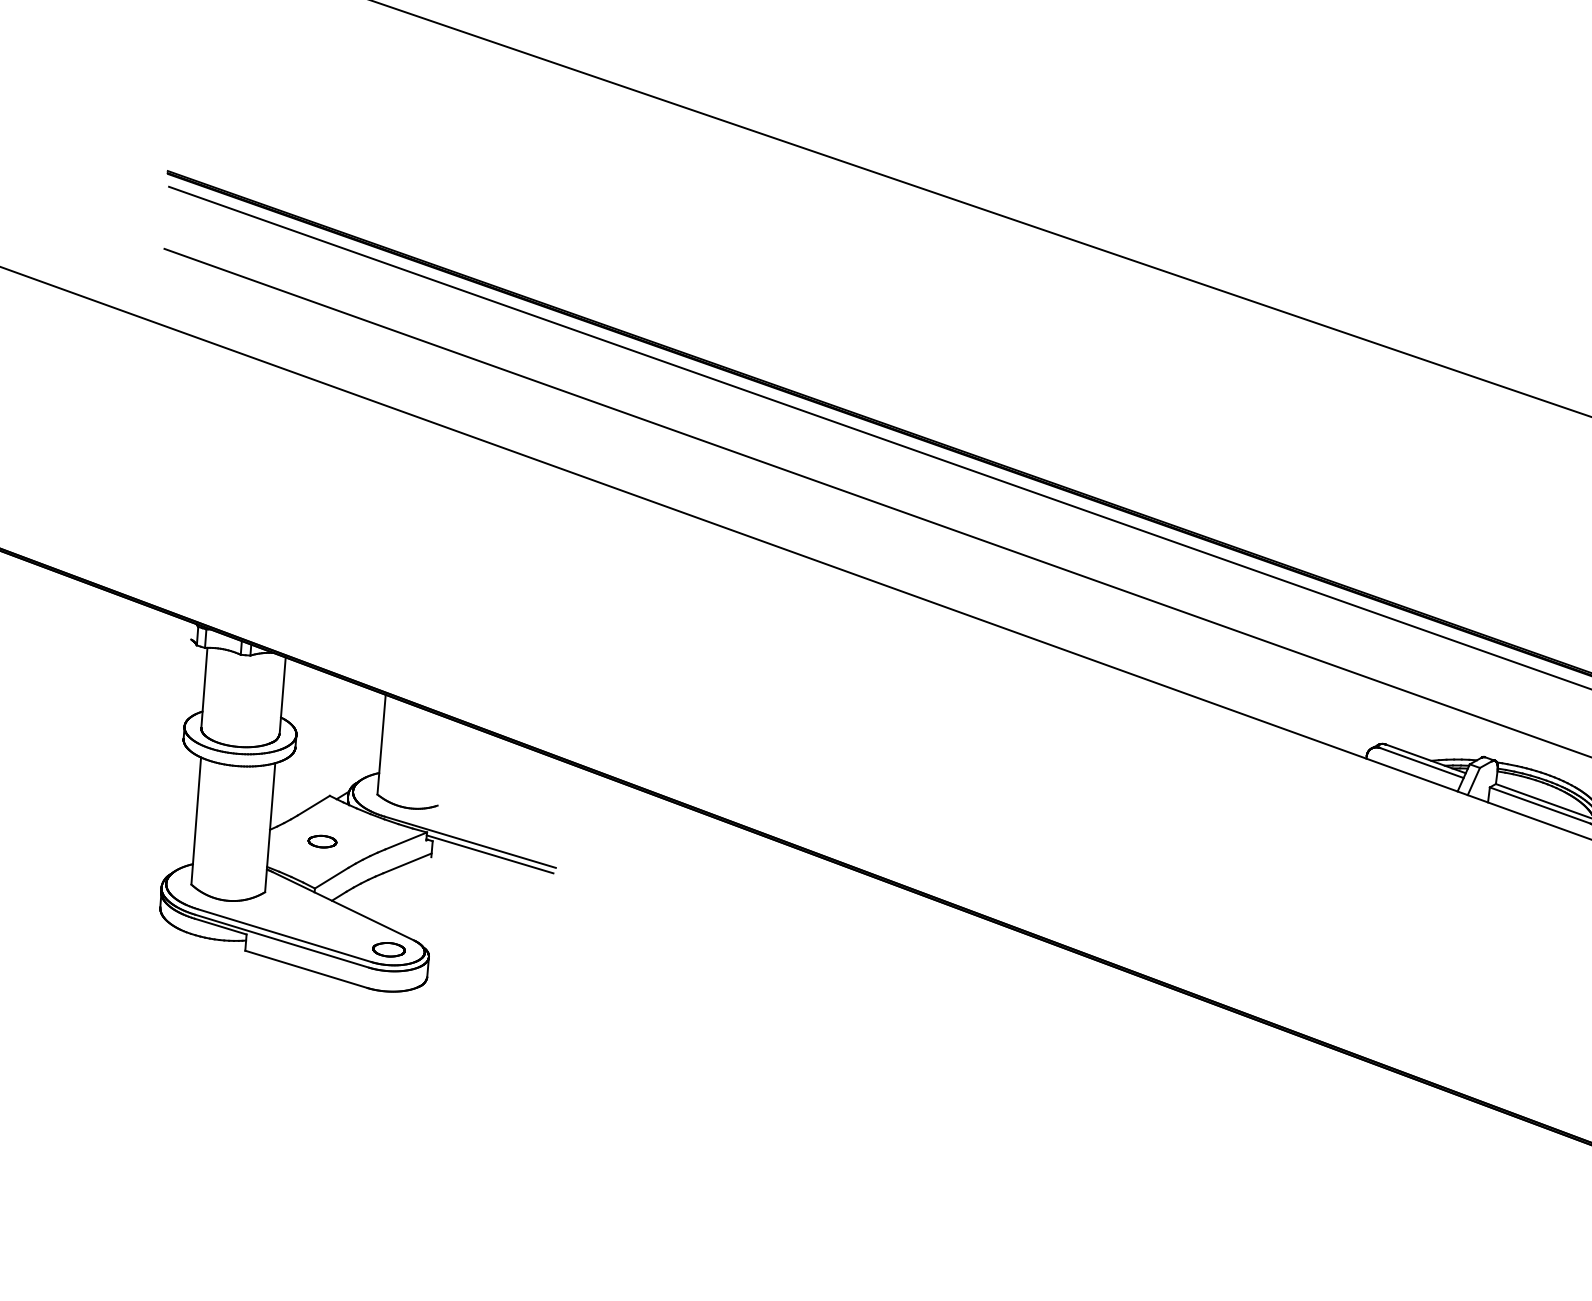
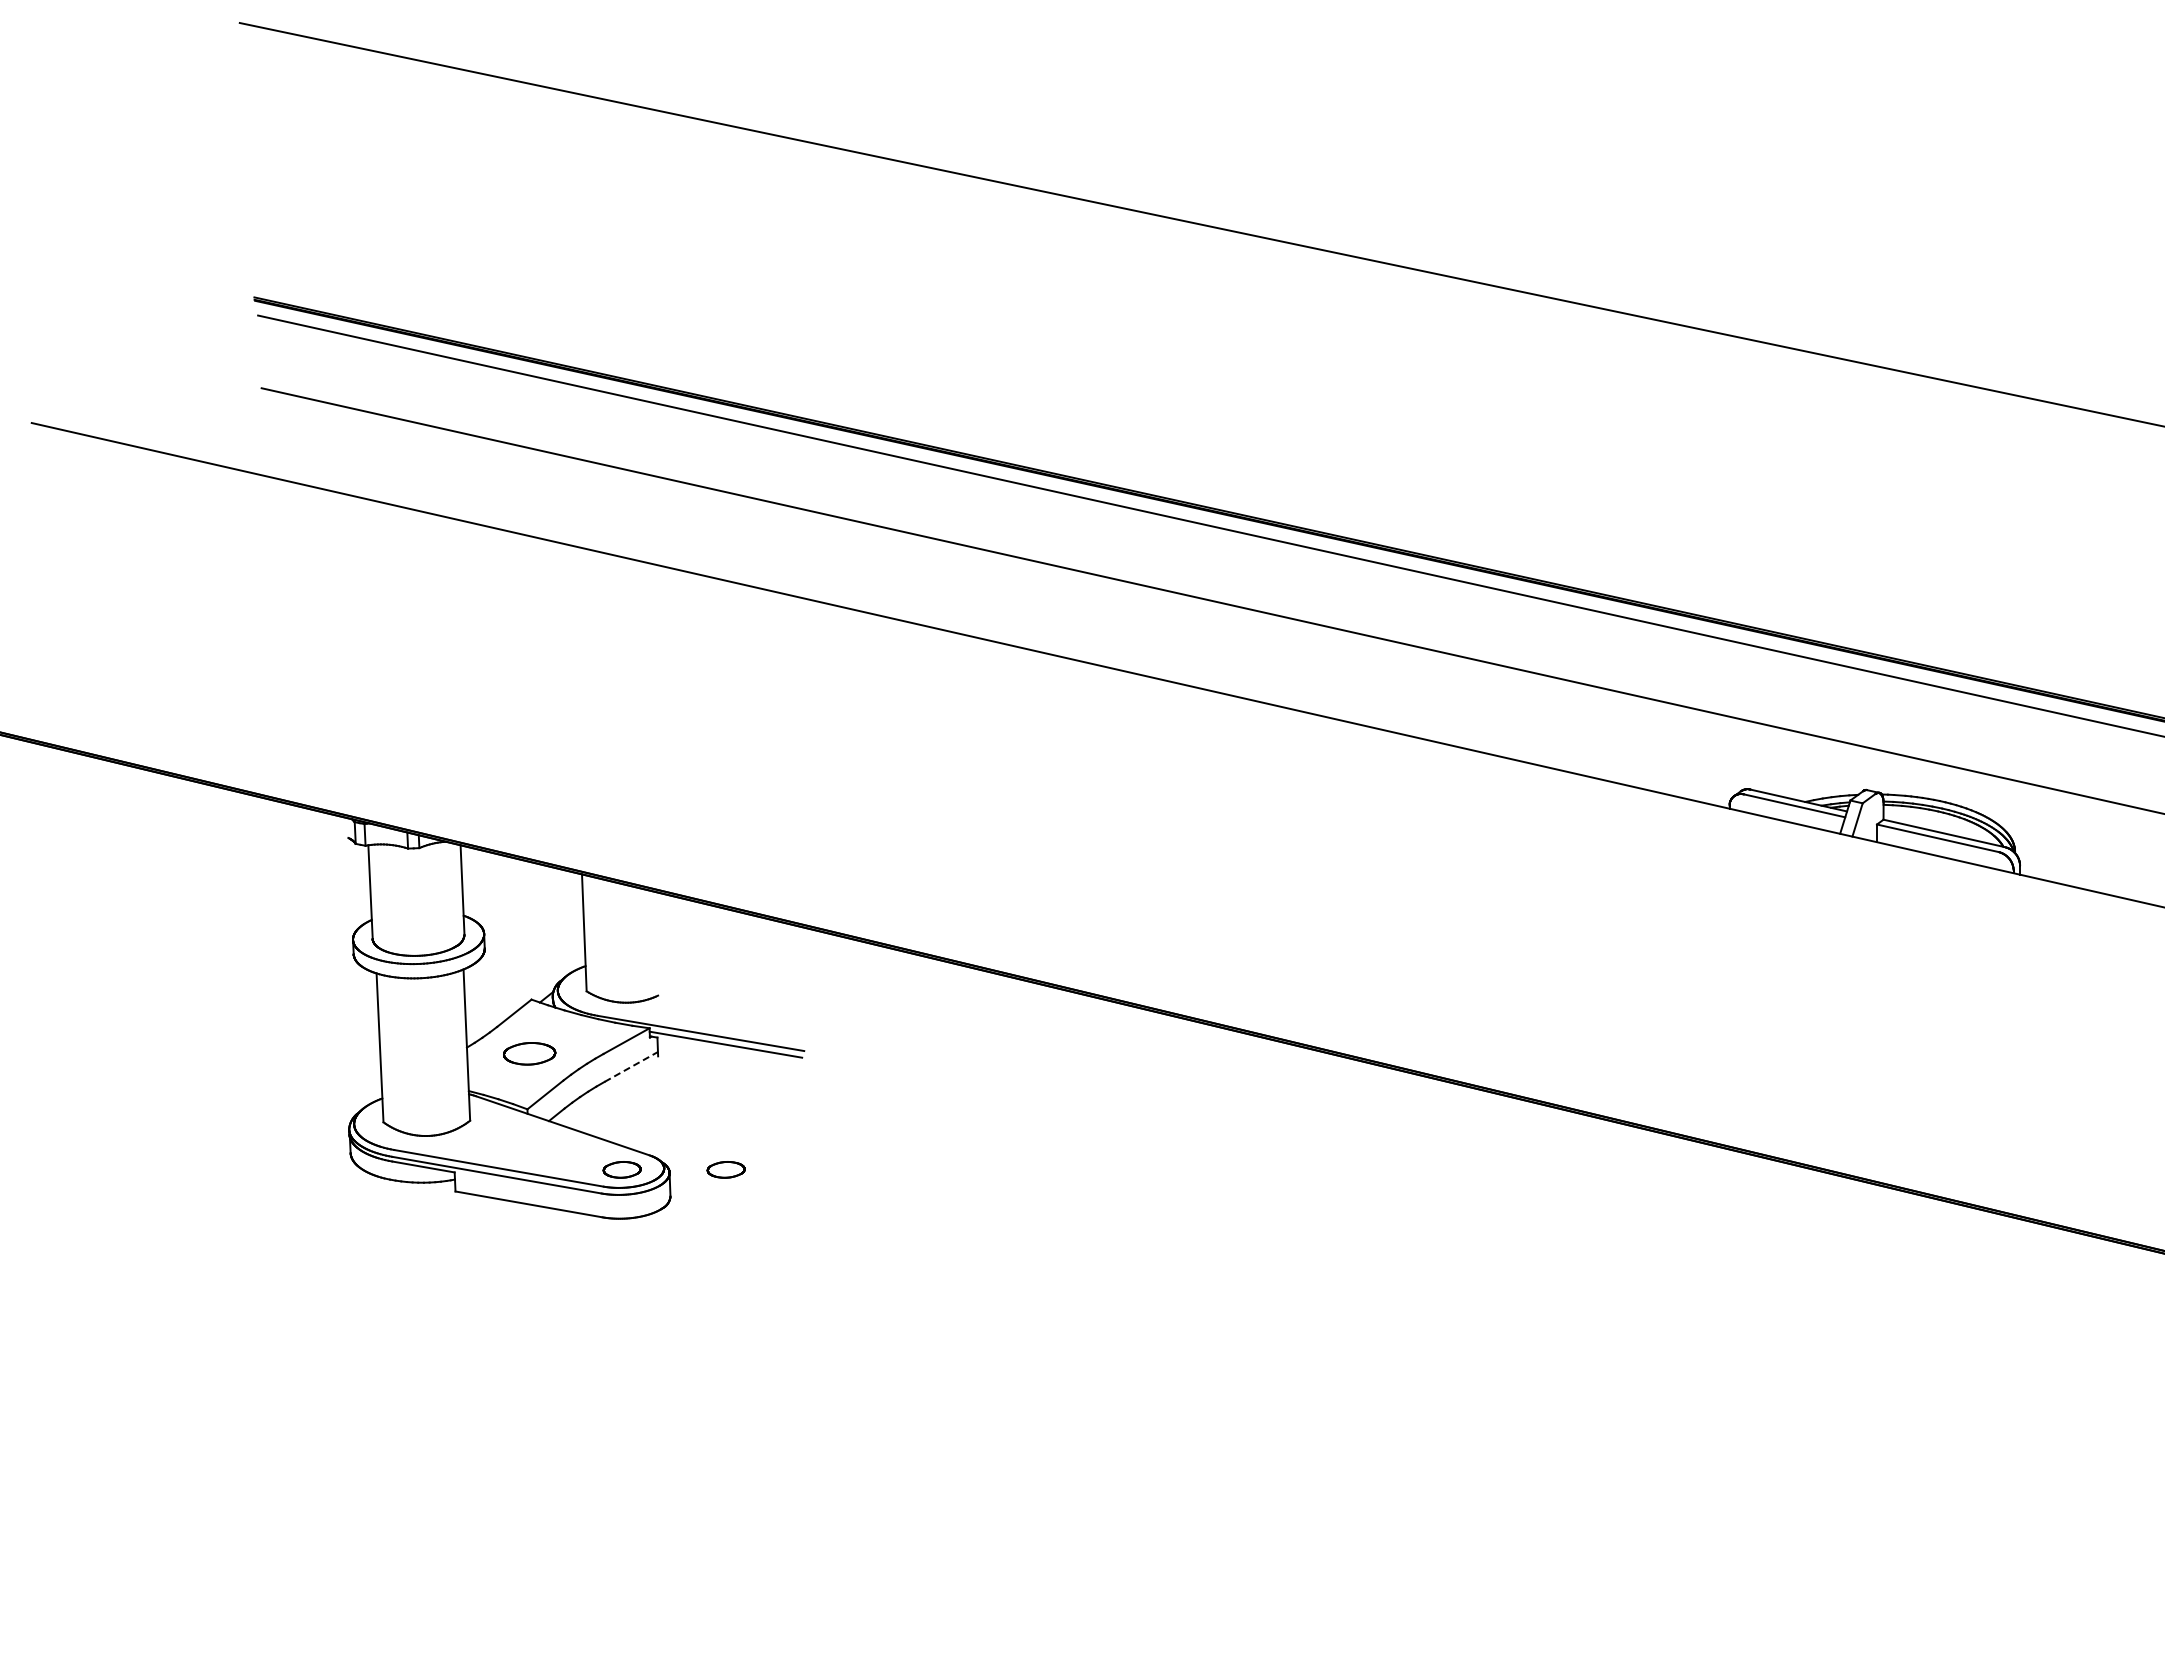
part: (322, 841) -> (529, 1053), size x1.6
line: (407, 863) -> (631, 1066), solid -> dashed
part: (476, 960) -> (725, 1169), added

